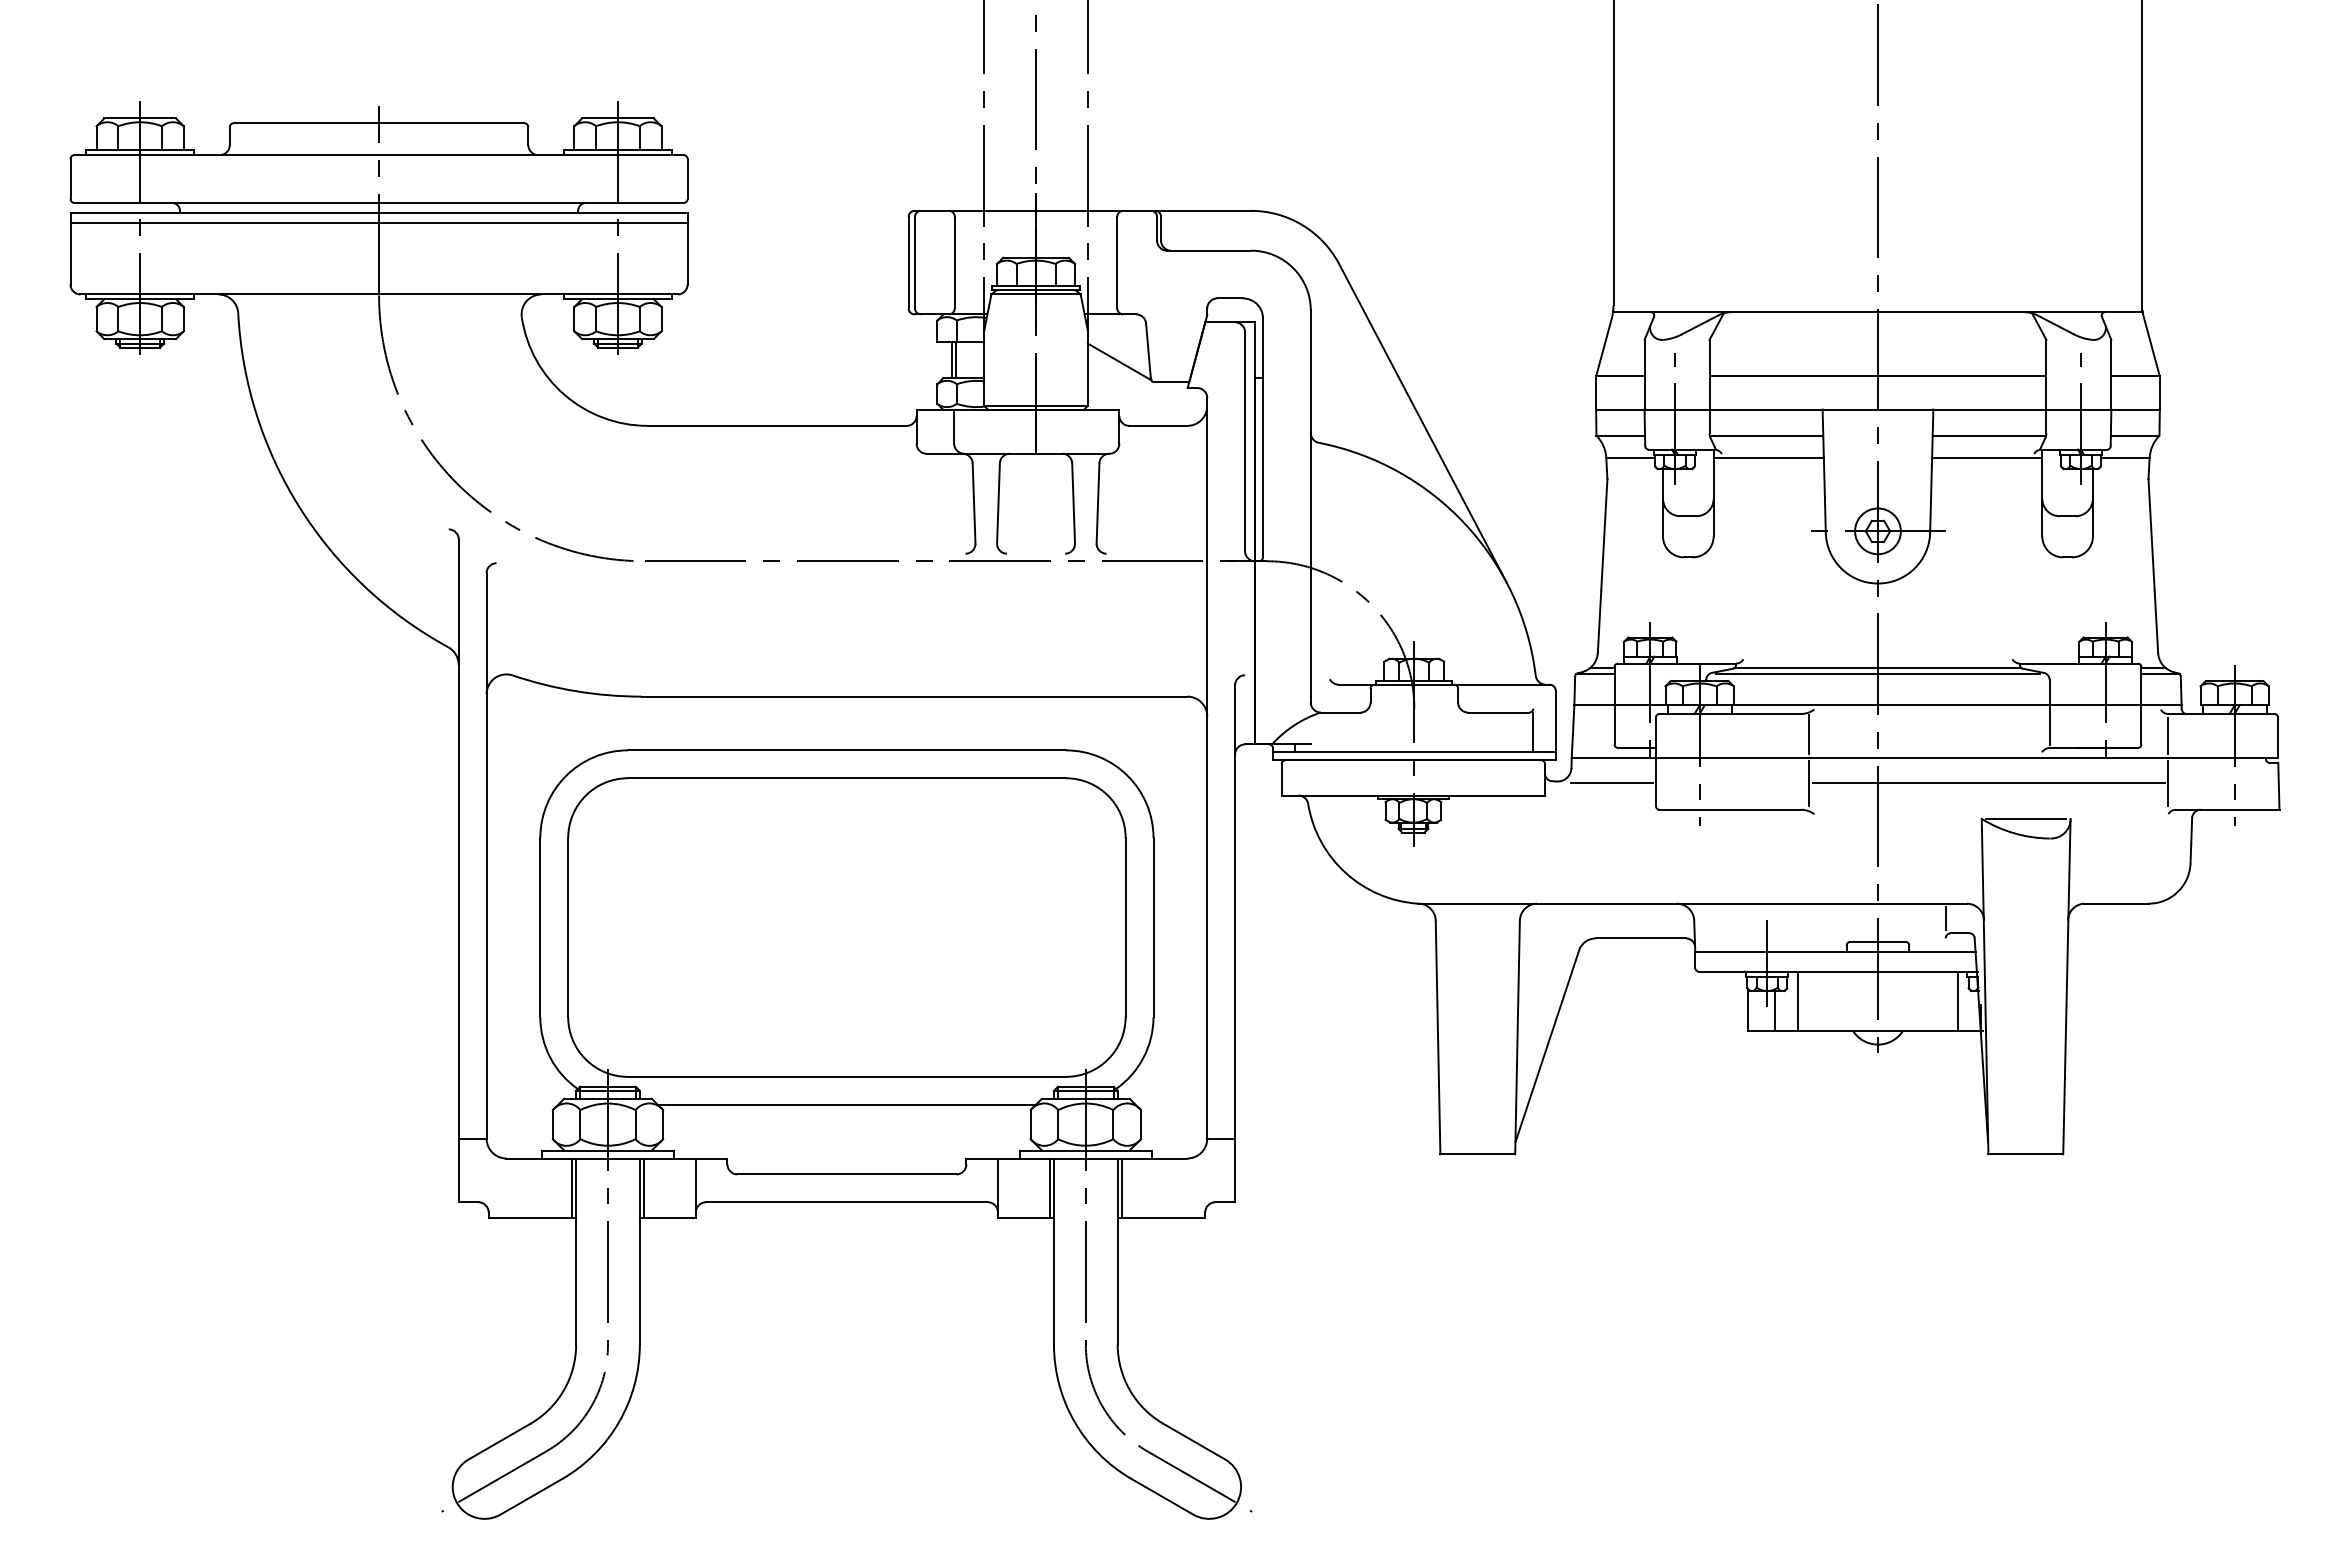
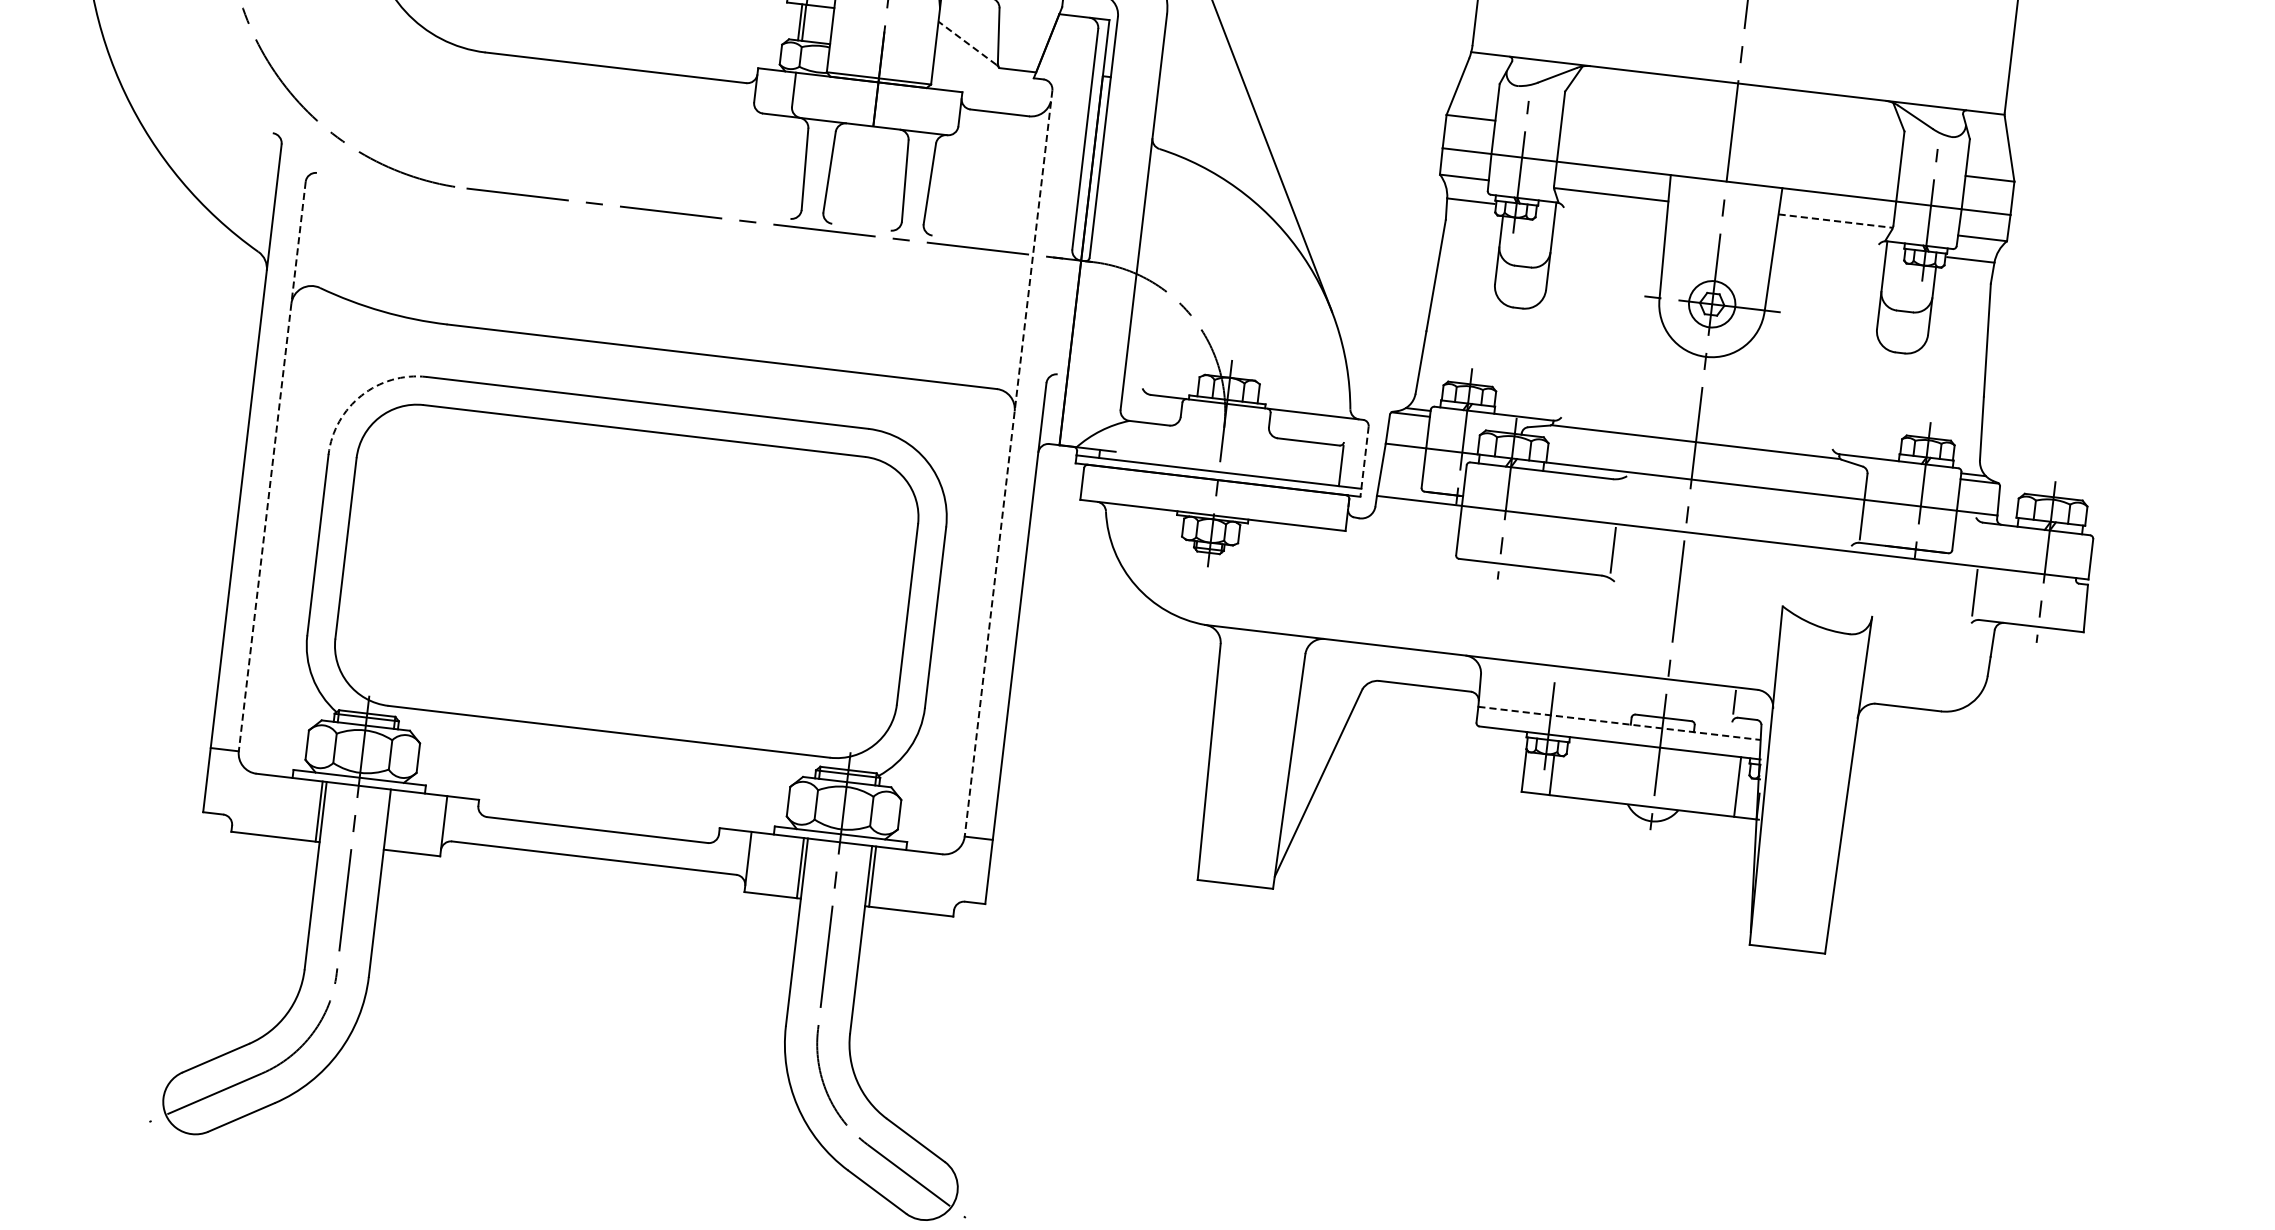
line: (1118, 361) -> (967, 43), solid -> dashed
line: (1877, 376) -> (1730, 148), removed
line: (1989, 435) -> (1835, 220), solid -> dashed
line: (1768, 458) -> (1610, 217), removed
line: (1987, 458) -> (1831, 243), removed
line: (1877, 674) -> (1694, 448), removed
line: (1555, 725) -> (1364, 461), solid -> dashed
line: (1809, 734) -> (1619, 500), removed
line: (2168, 735) -> (1980, 544), removed
line: (1207, 768) -> (1008, 463), solid -> dashed
arc: (565, 776) -> (361, 395), solid -> dashed
line: (1611, 782) -> (1414, 525), removed
line: (1988, 782) -> (1793, 570), removed
line: (2025, 818) -> (1826, 611), removed
line: (486, 855) -> (272, 466), solid -> dashed
line: (1836, 952) -> (1620, 723), solid -> dashed
line: (1797, 1000) -> (1575, 767), removed
line: (846, 1104) -> (605, 759), removed
line: (643, 1188) -> (390, 820), removed

